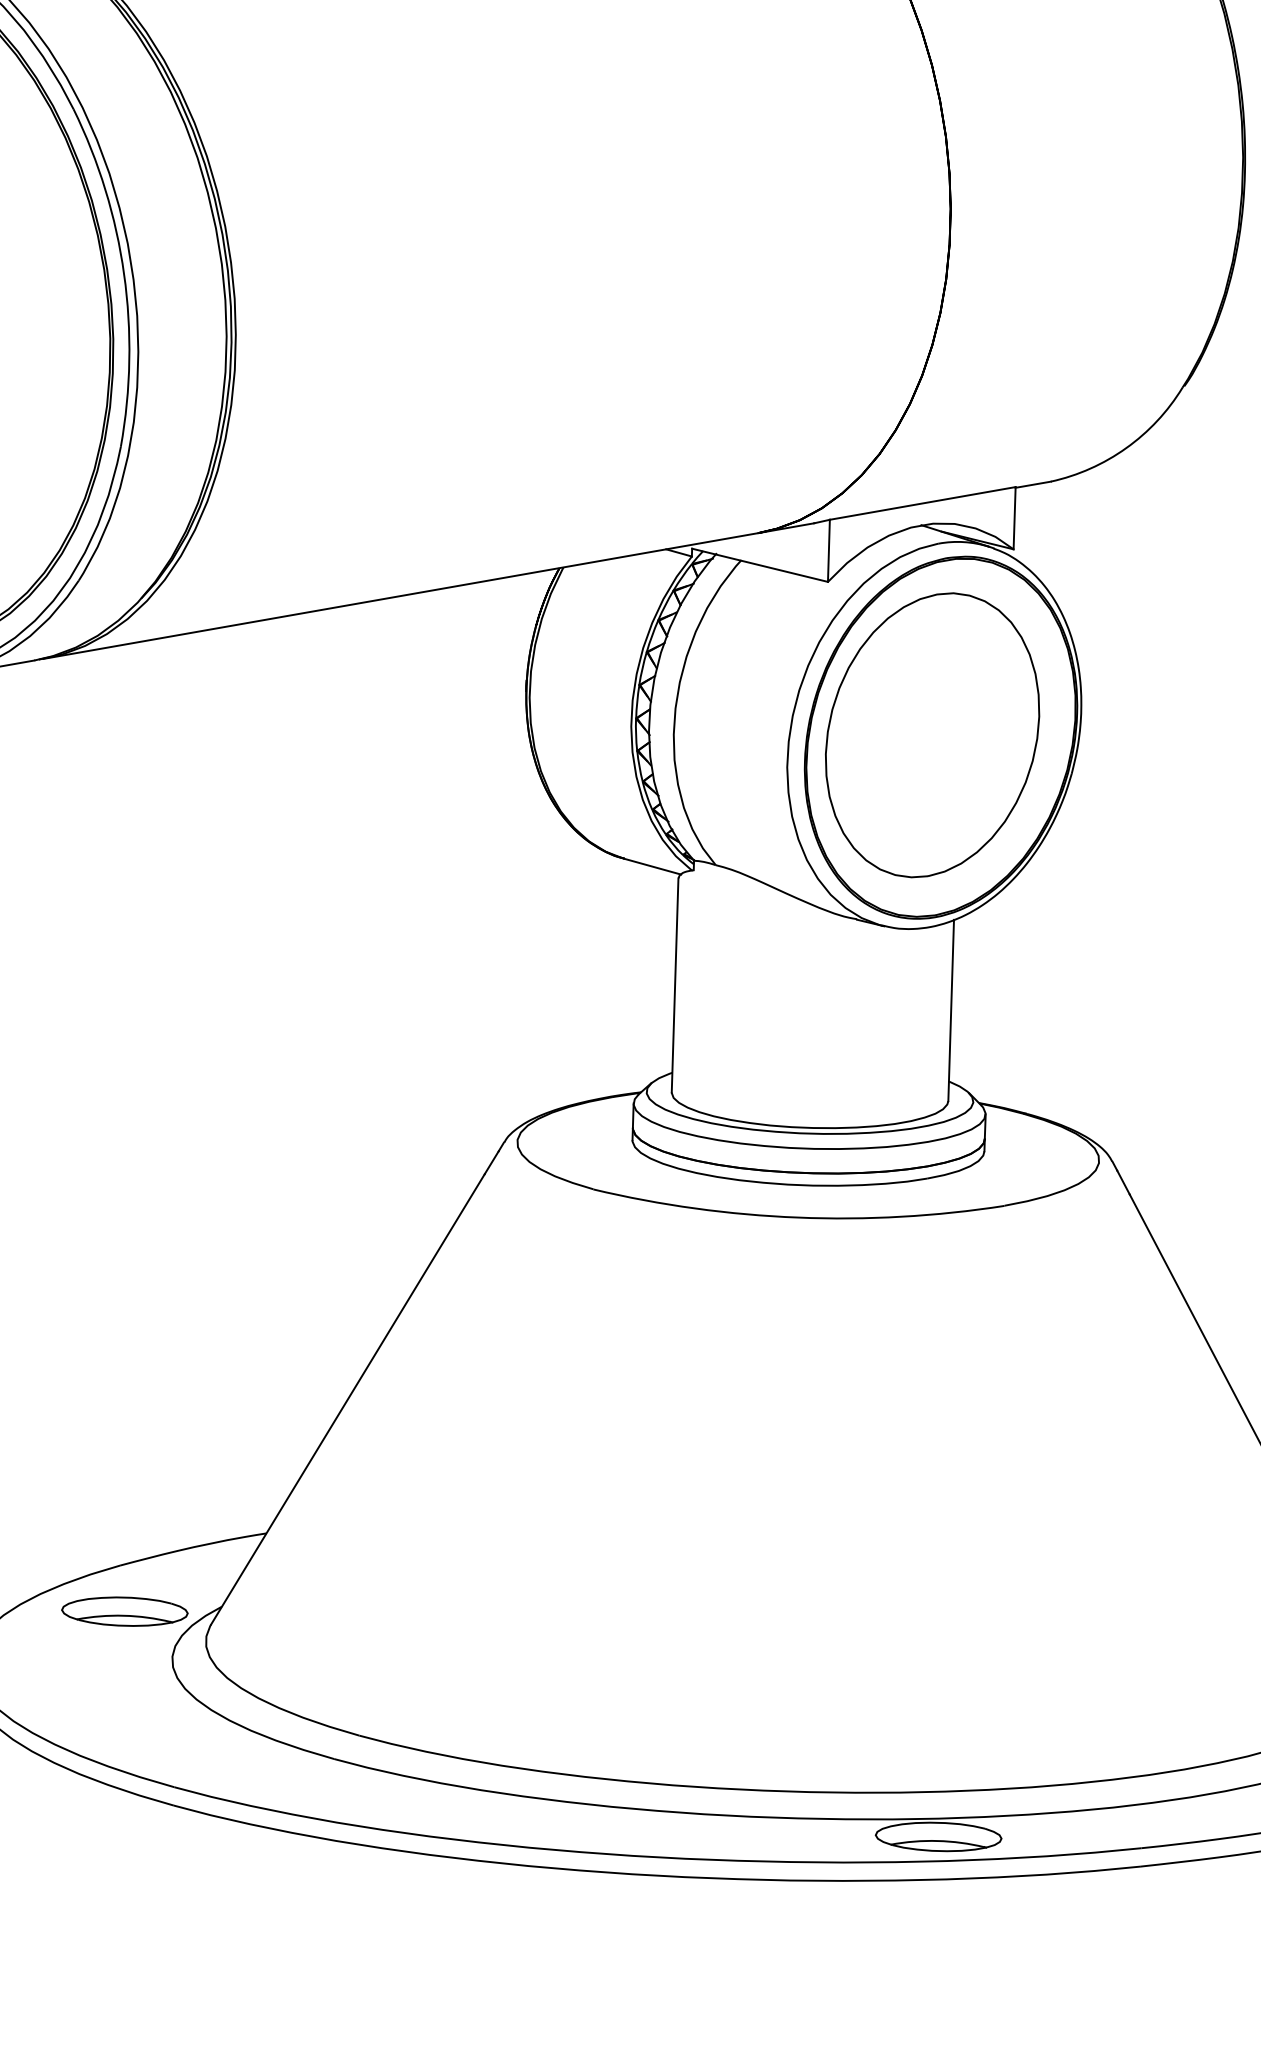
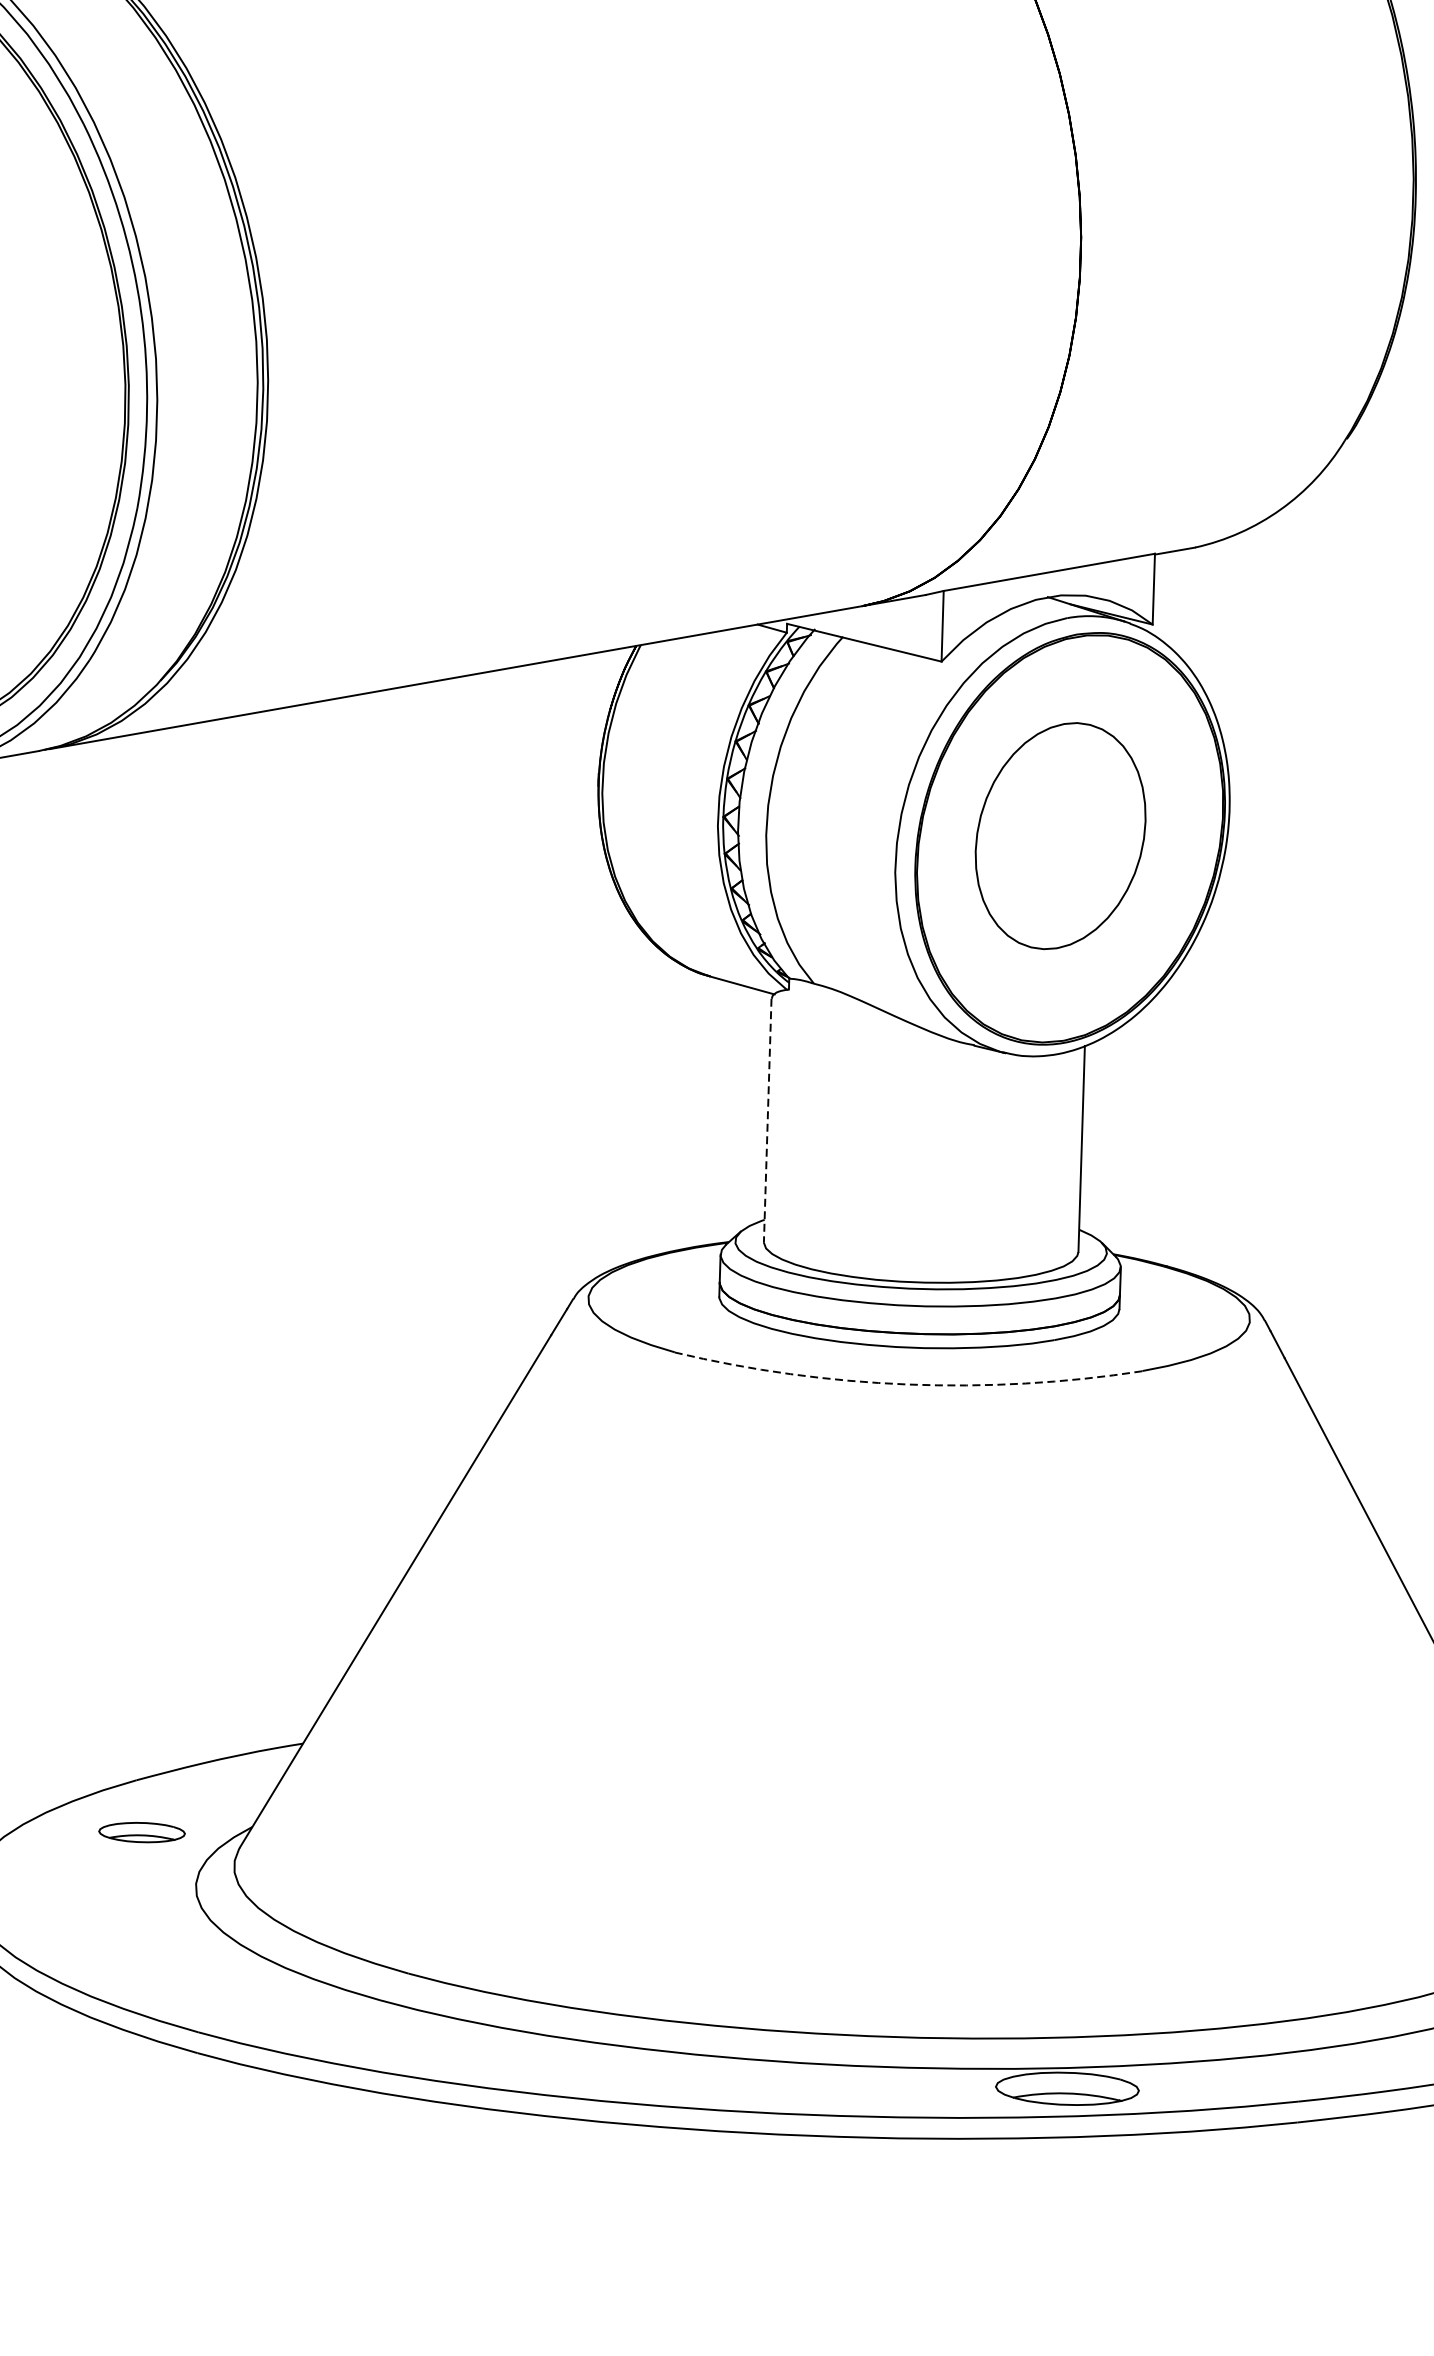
part: (932, 735) -> (1060, 836), size x0.7
line: (675, 985) -> (768, 1120), solid -> dashed
arc: (798, 1217) -> (908, 1384), solid -> dashed
part: (124, 1611) -> (141, 1832), size x0.6

